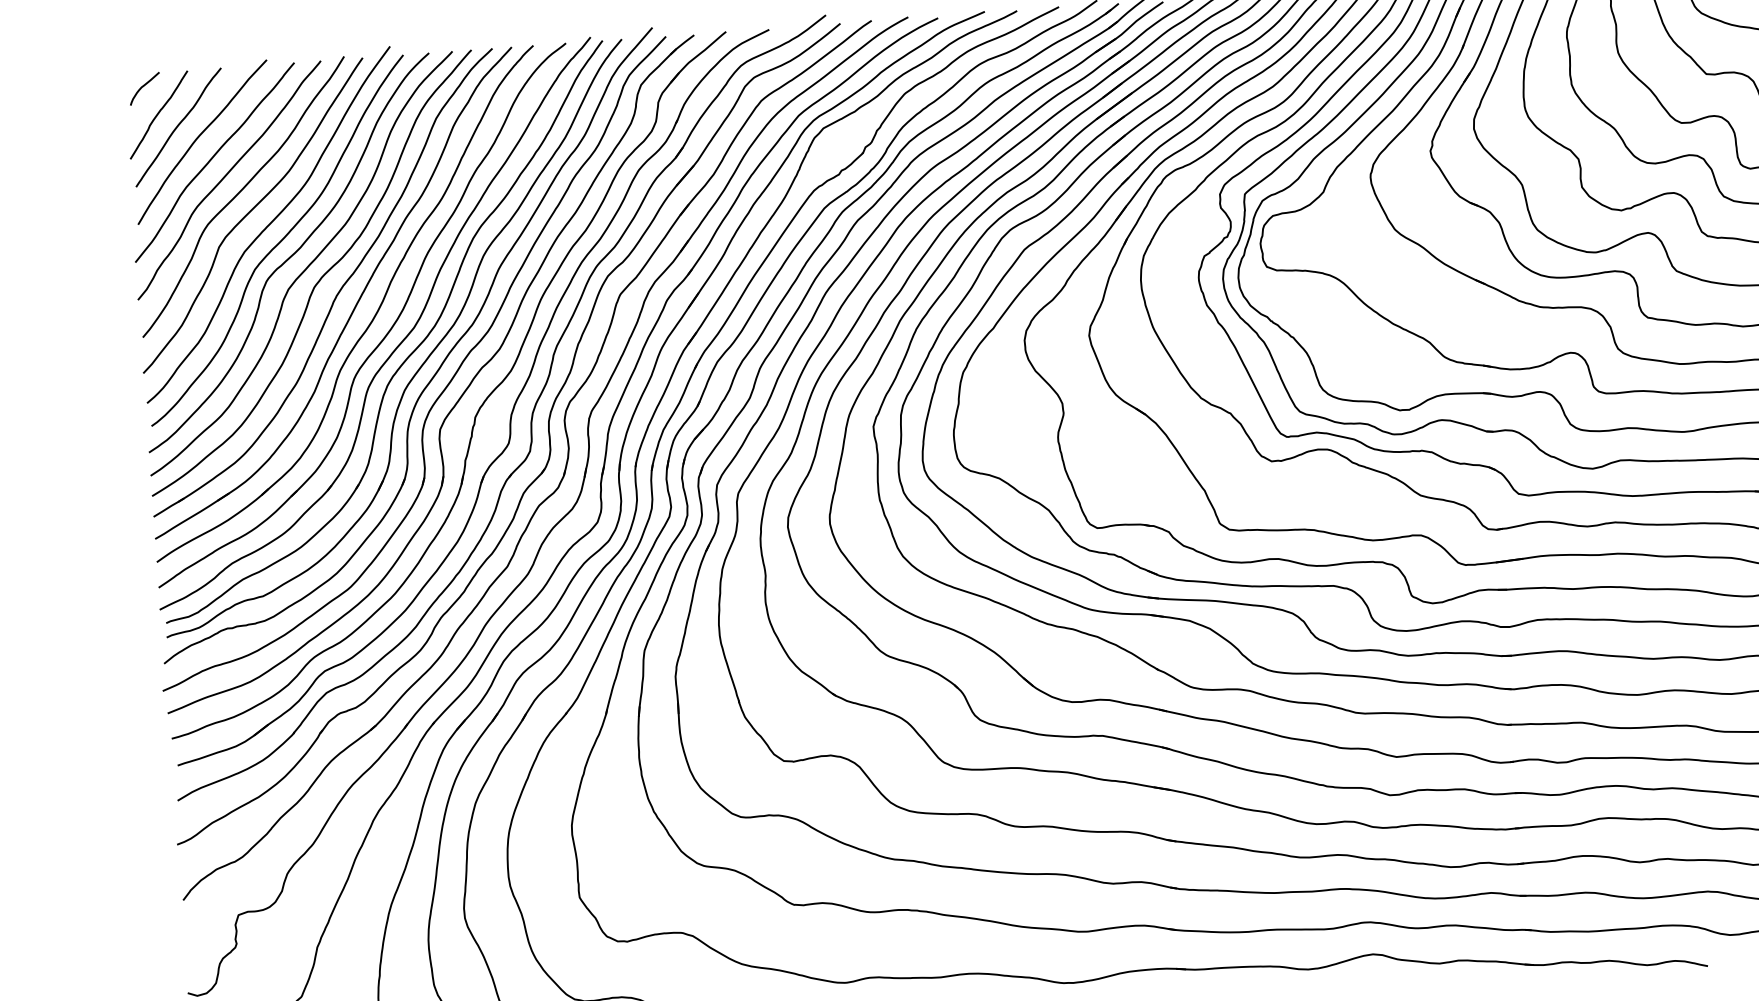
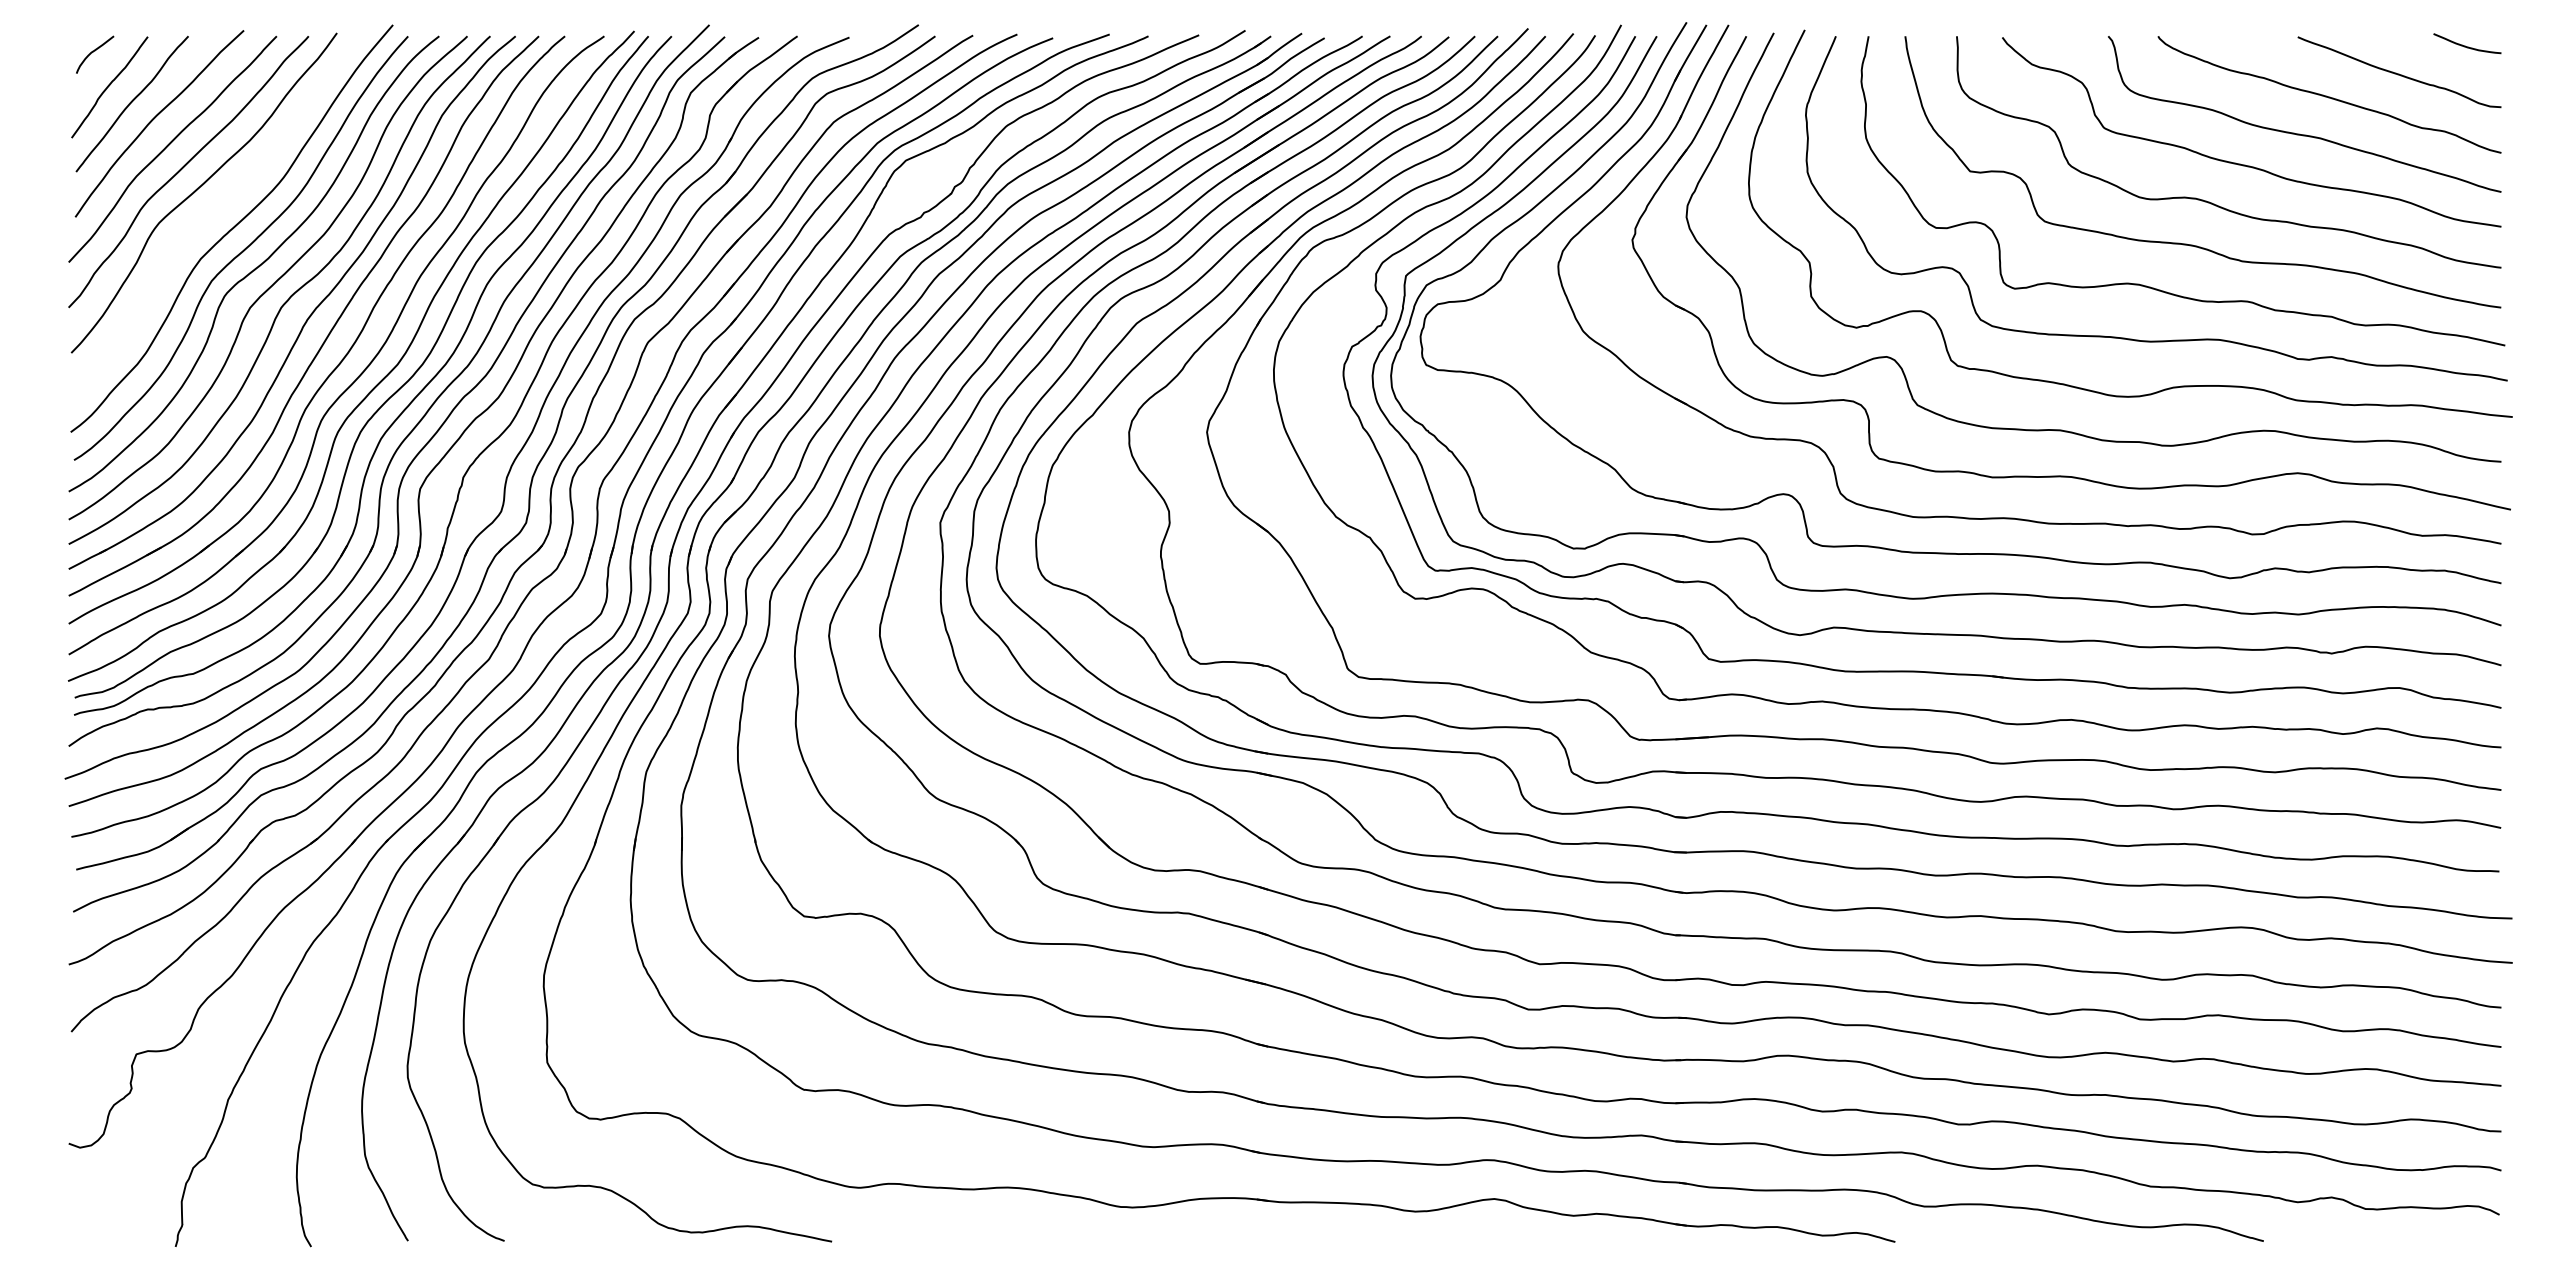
curve: (251, 211) -> (212, 211), removed

